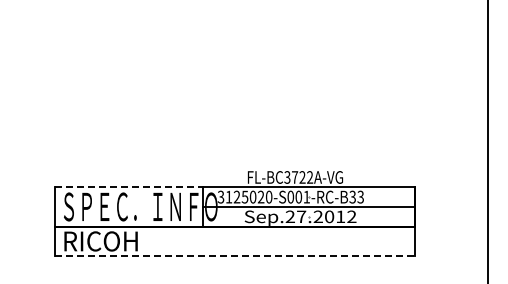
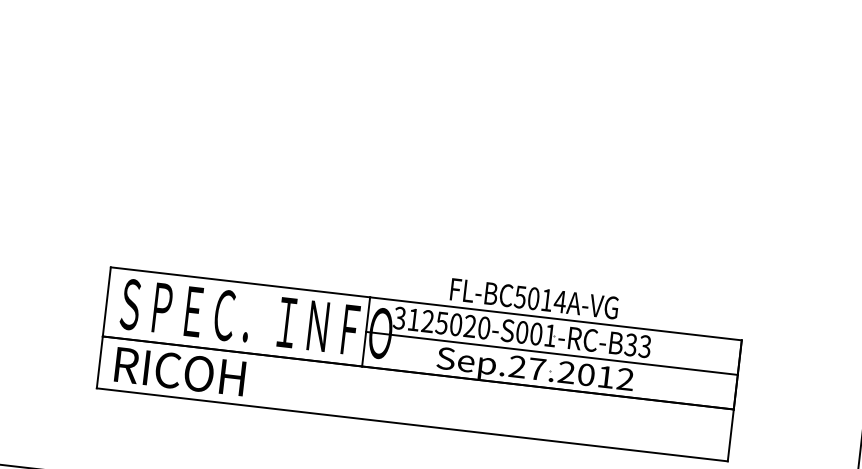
text: (298, 177) -> (539, 299), FL-BC3722A-VG -> FL-BC5014A-VG
line: (129, 187) -> (241, 282), dashed -> solid
line: (234, 256) -> (411, 425), dashed -> solid

